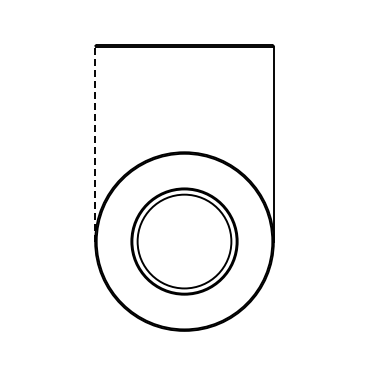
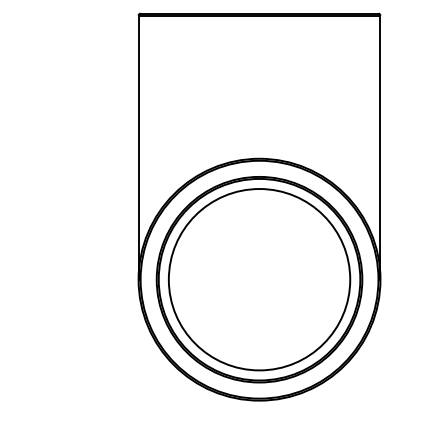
line: (95, 143) -> (139, 146), dashed -> solid
part: (184, 241) -> (259, 279), size x1.43

